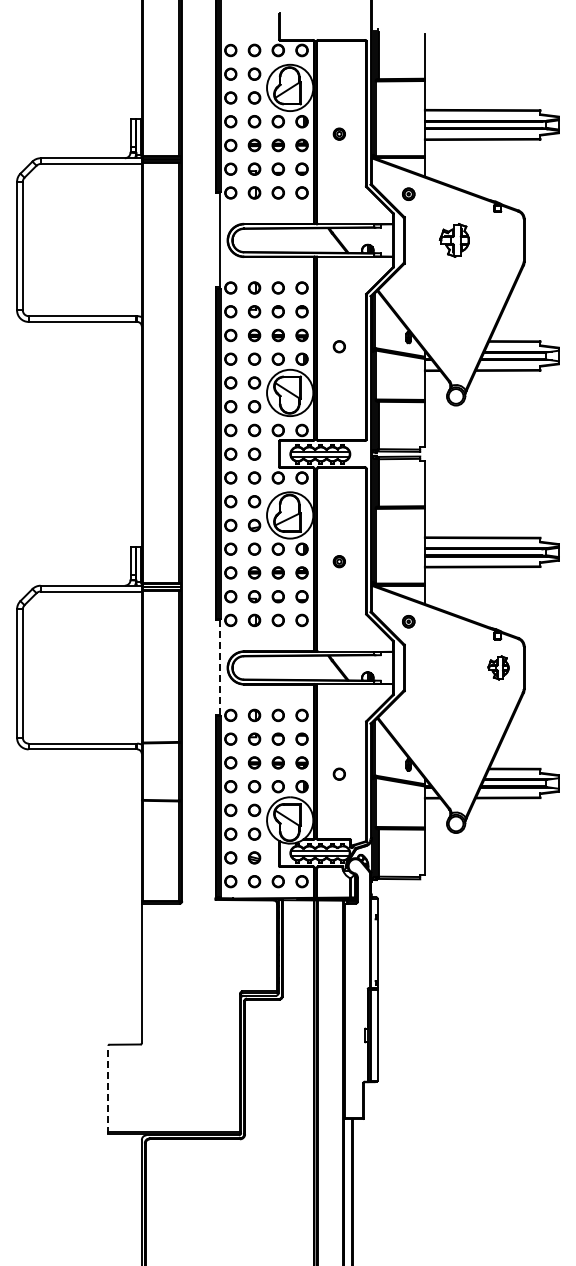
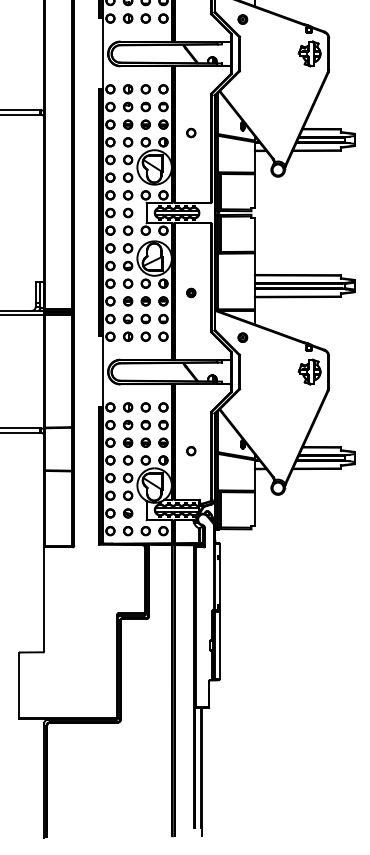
part: (453, 240) -> (308, 53), moved
line: (220, 667) -> (102, 371), dashed -> solid
part: (498, 667) -> (309, 371), size x1.43
line: (108, 1089) -> (19, 685), dashed -> solid

